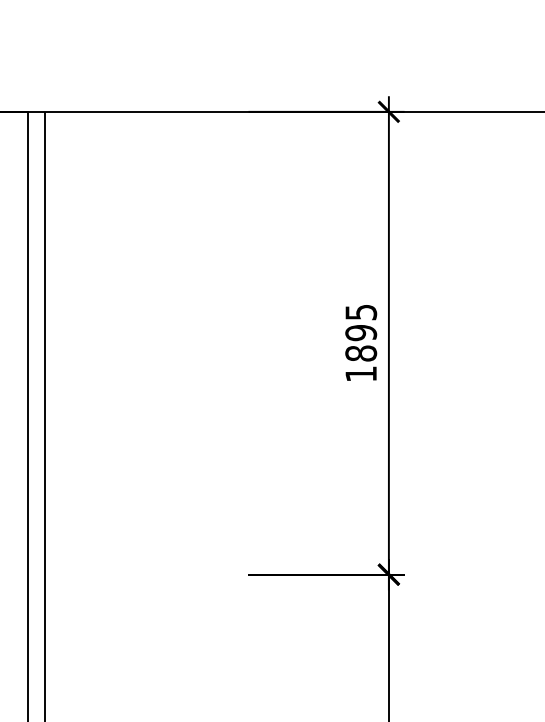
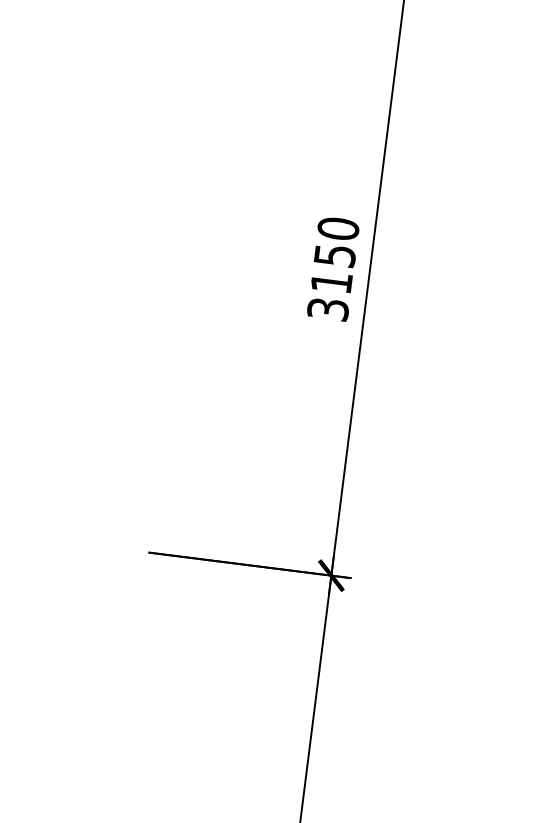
text: (361, 342) -> (333, 268), 1895 -> 3150

